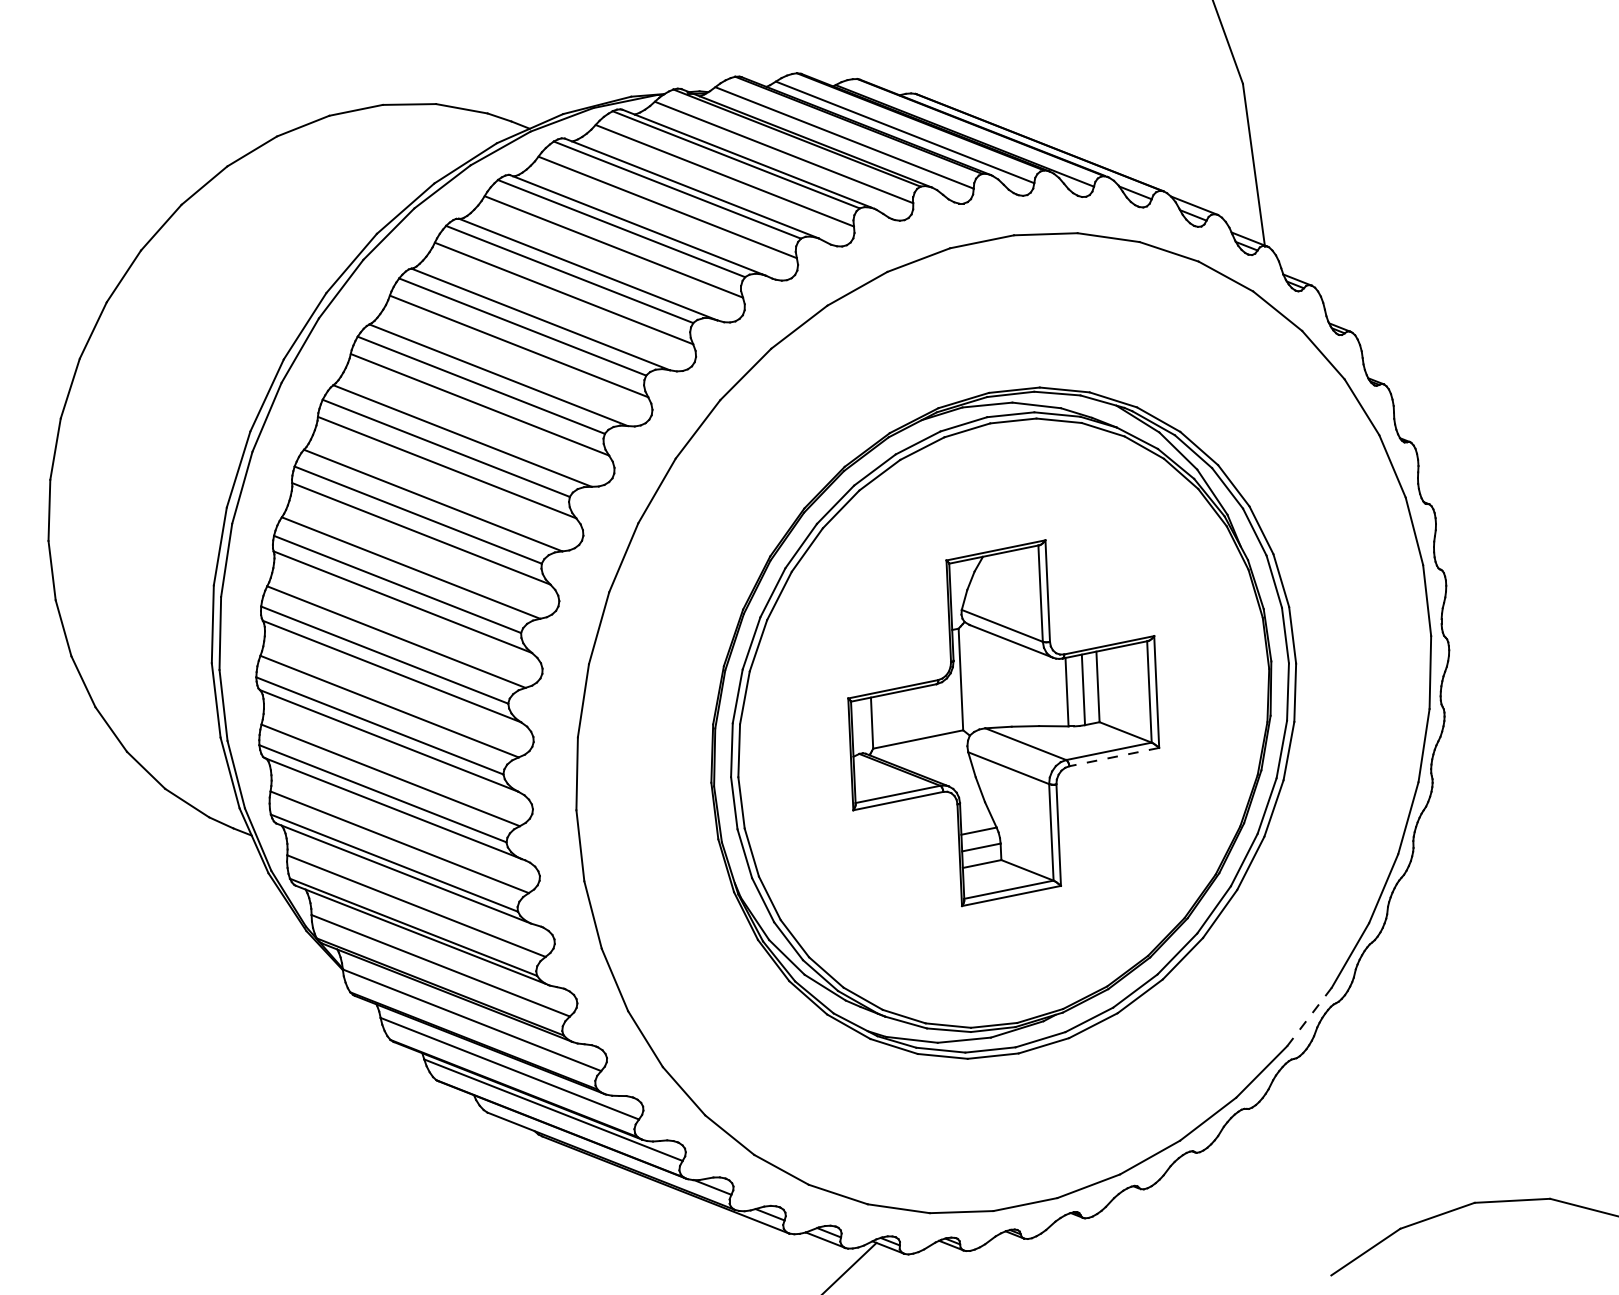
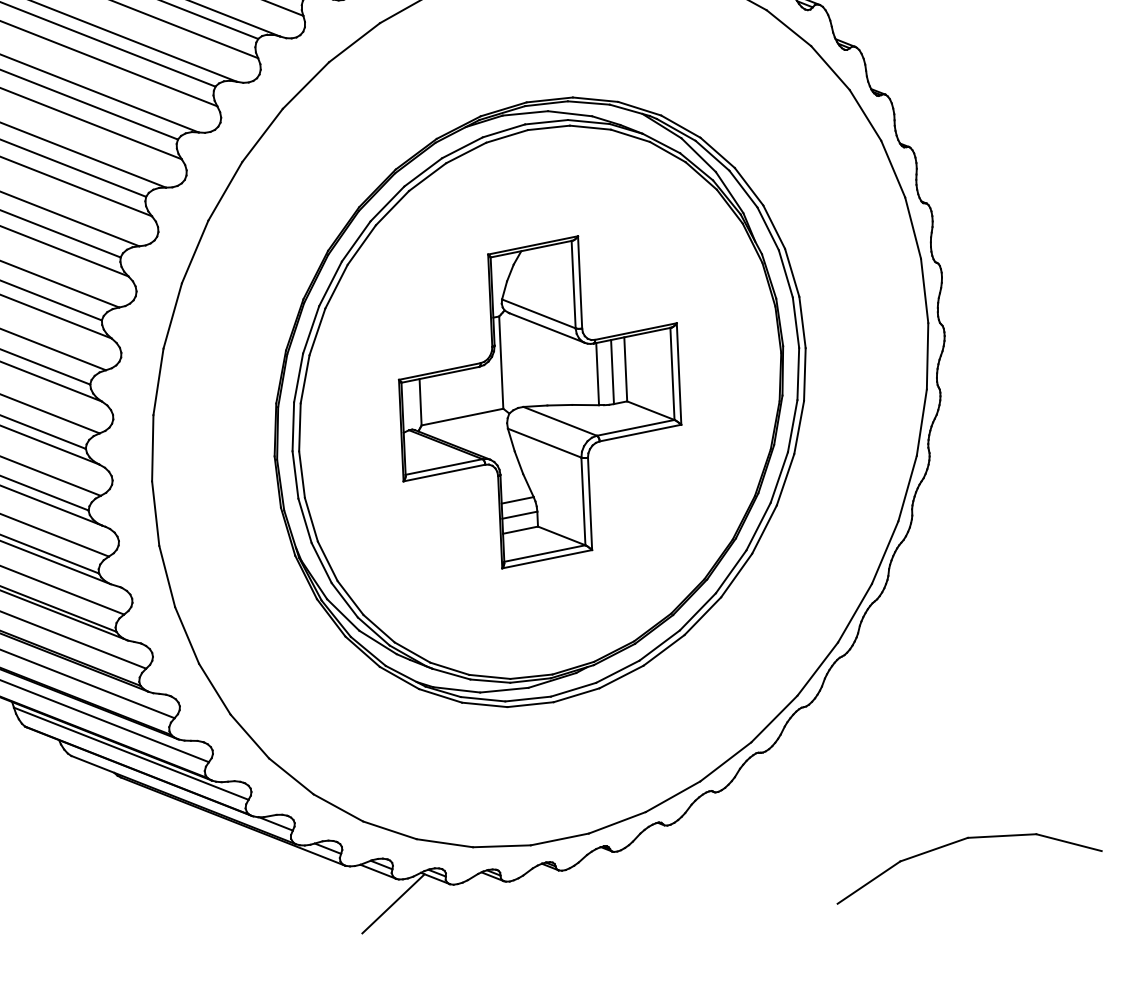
line: (1114, 757) -> (640, 433), dashed -> solid
line: (1309, 1017) -> (817, 669), dashed -> solid

